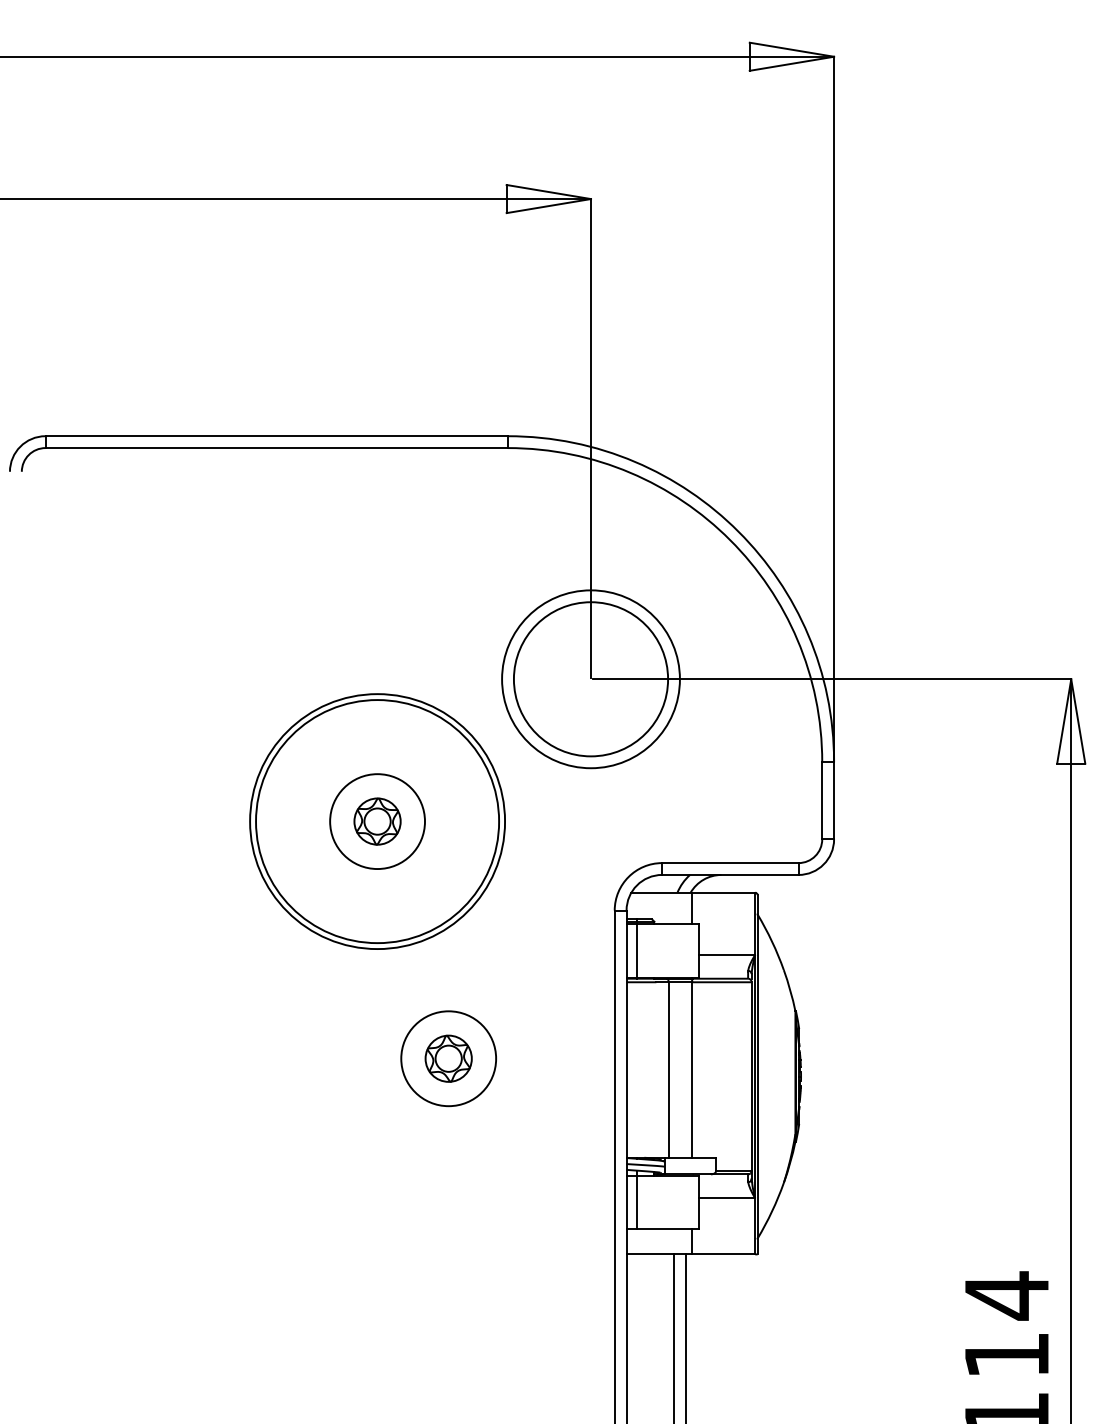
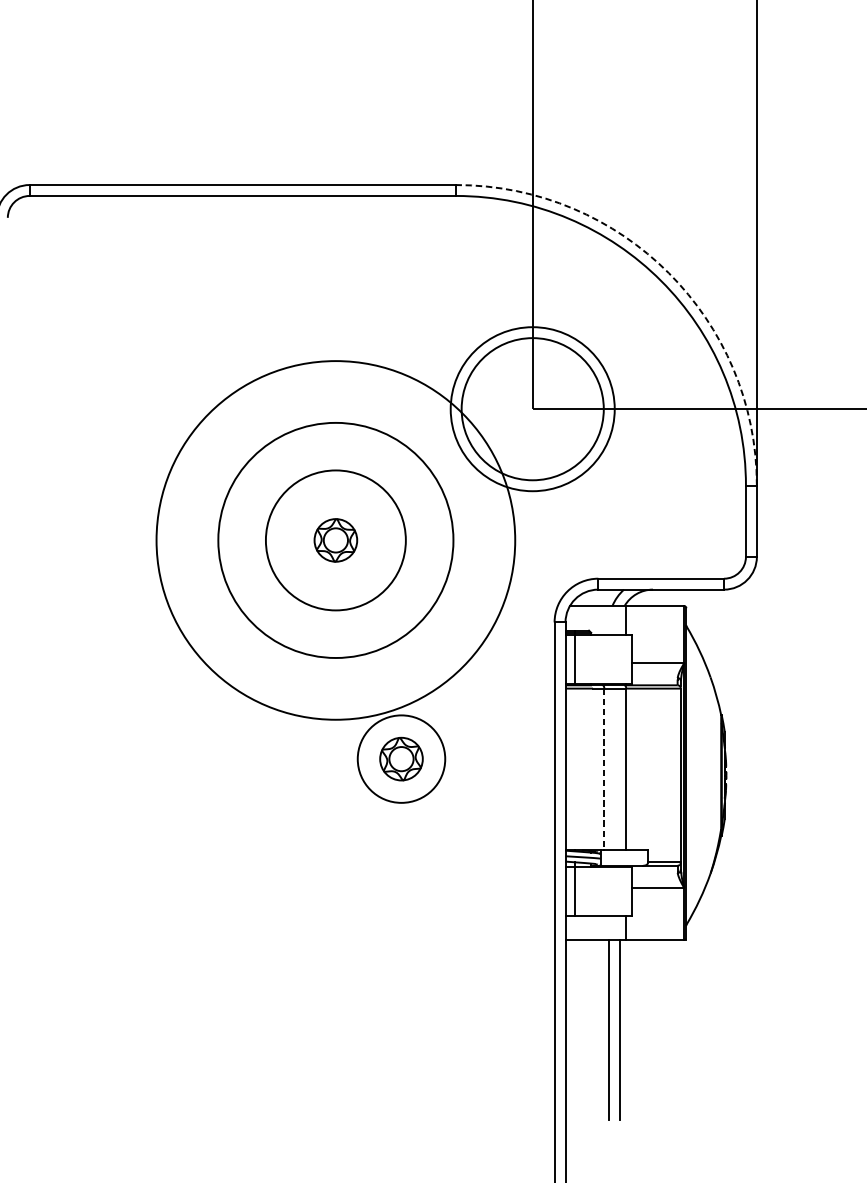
arc: (738, 531) -> (668, 272), solid -> dashed
circle: (377, 821) -> (335, 540), size x1.6
circle: (377, 821) -> (335, 540), size x1.6
line: (668, 1070) -> (604, 769), solid -> dashed

